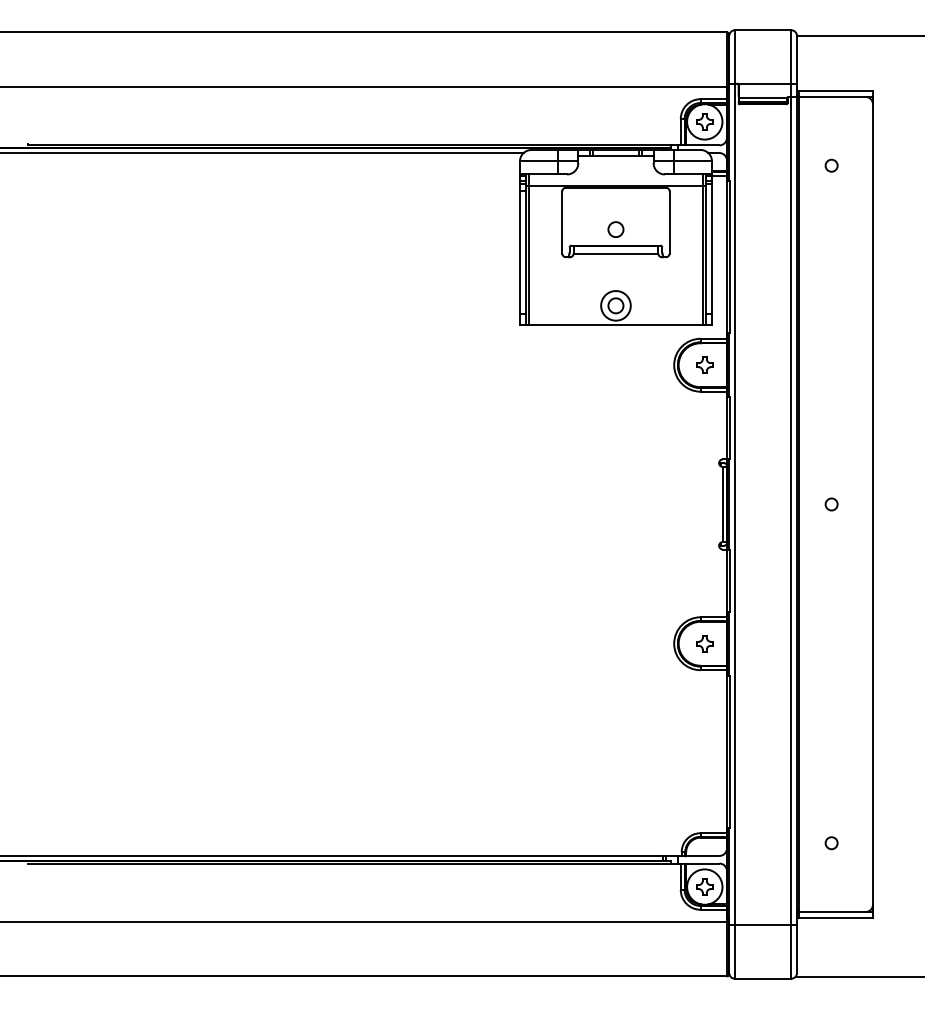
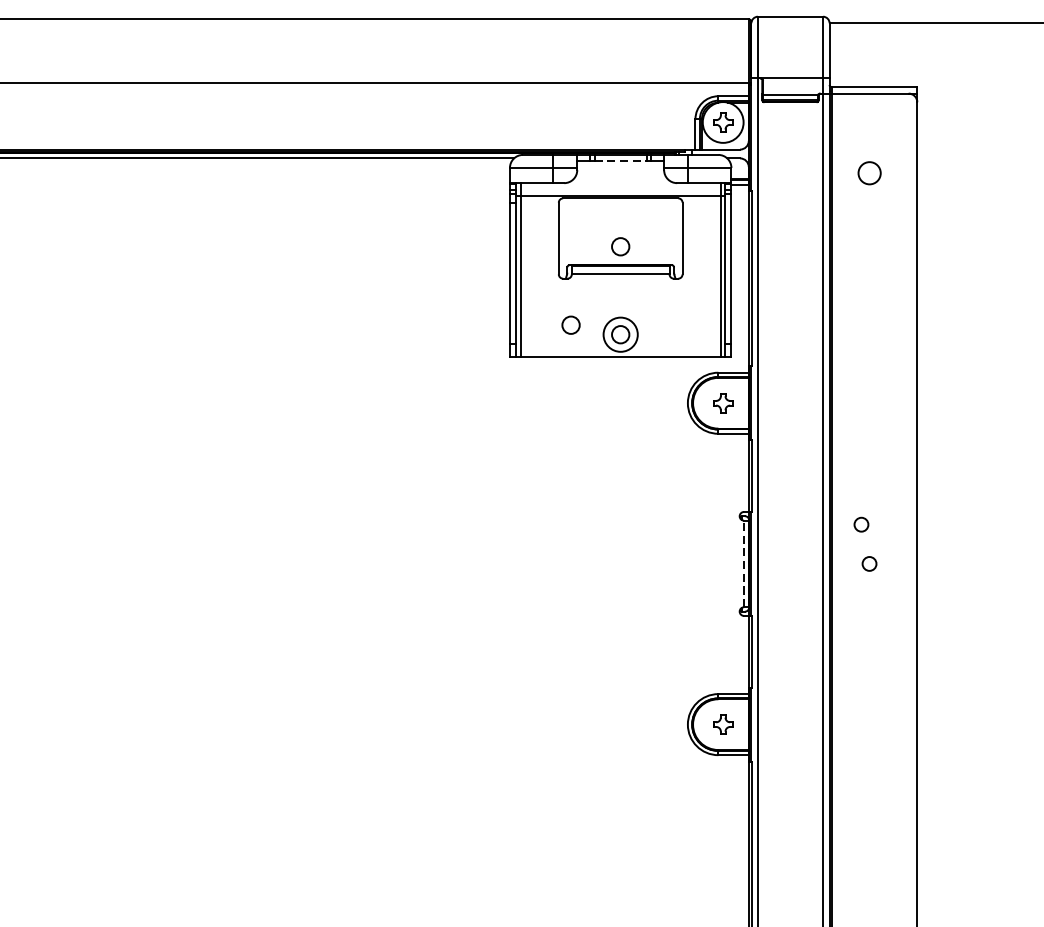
line: (615, 155) -> (620, 161), solid -> dashed
circle: (831, 165) -> (869, 172), size x1.6
circle: (572, 297) -> (570, 325), added
circle: (824, 470) -> (861, 524), added
line: (722, 504) -> (743, 563), solid -> dashed

